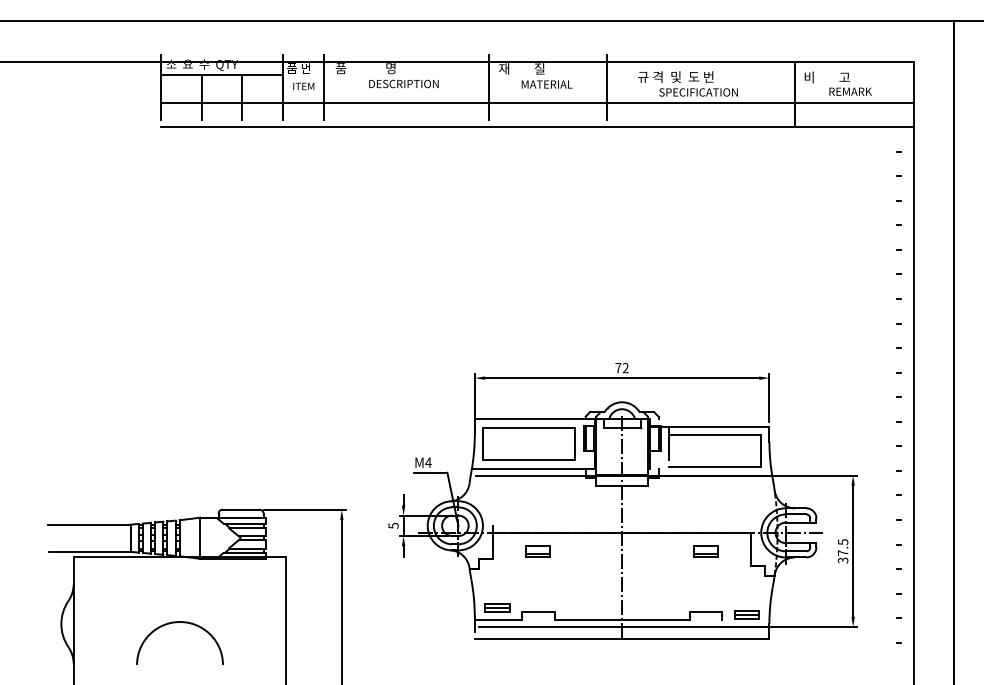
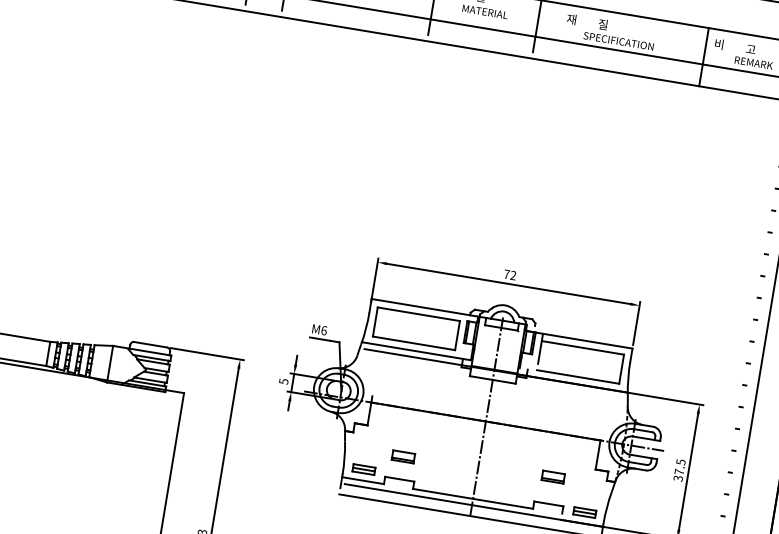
text: (675, 76) -> (600, 23), 규 격  및  도 번 -> 재        질
text: (428, 462) -> (324, 330), M4 -> M6
part: (537, 551) -> (402, 456), moved
part: (705, 551) -> (552, 476), moved
arc: (176, 623) -> (76, 436), removed

